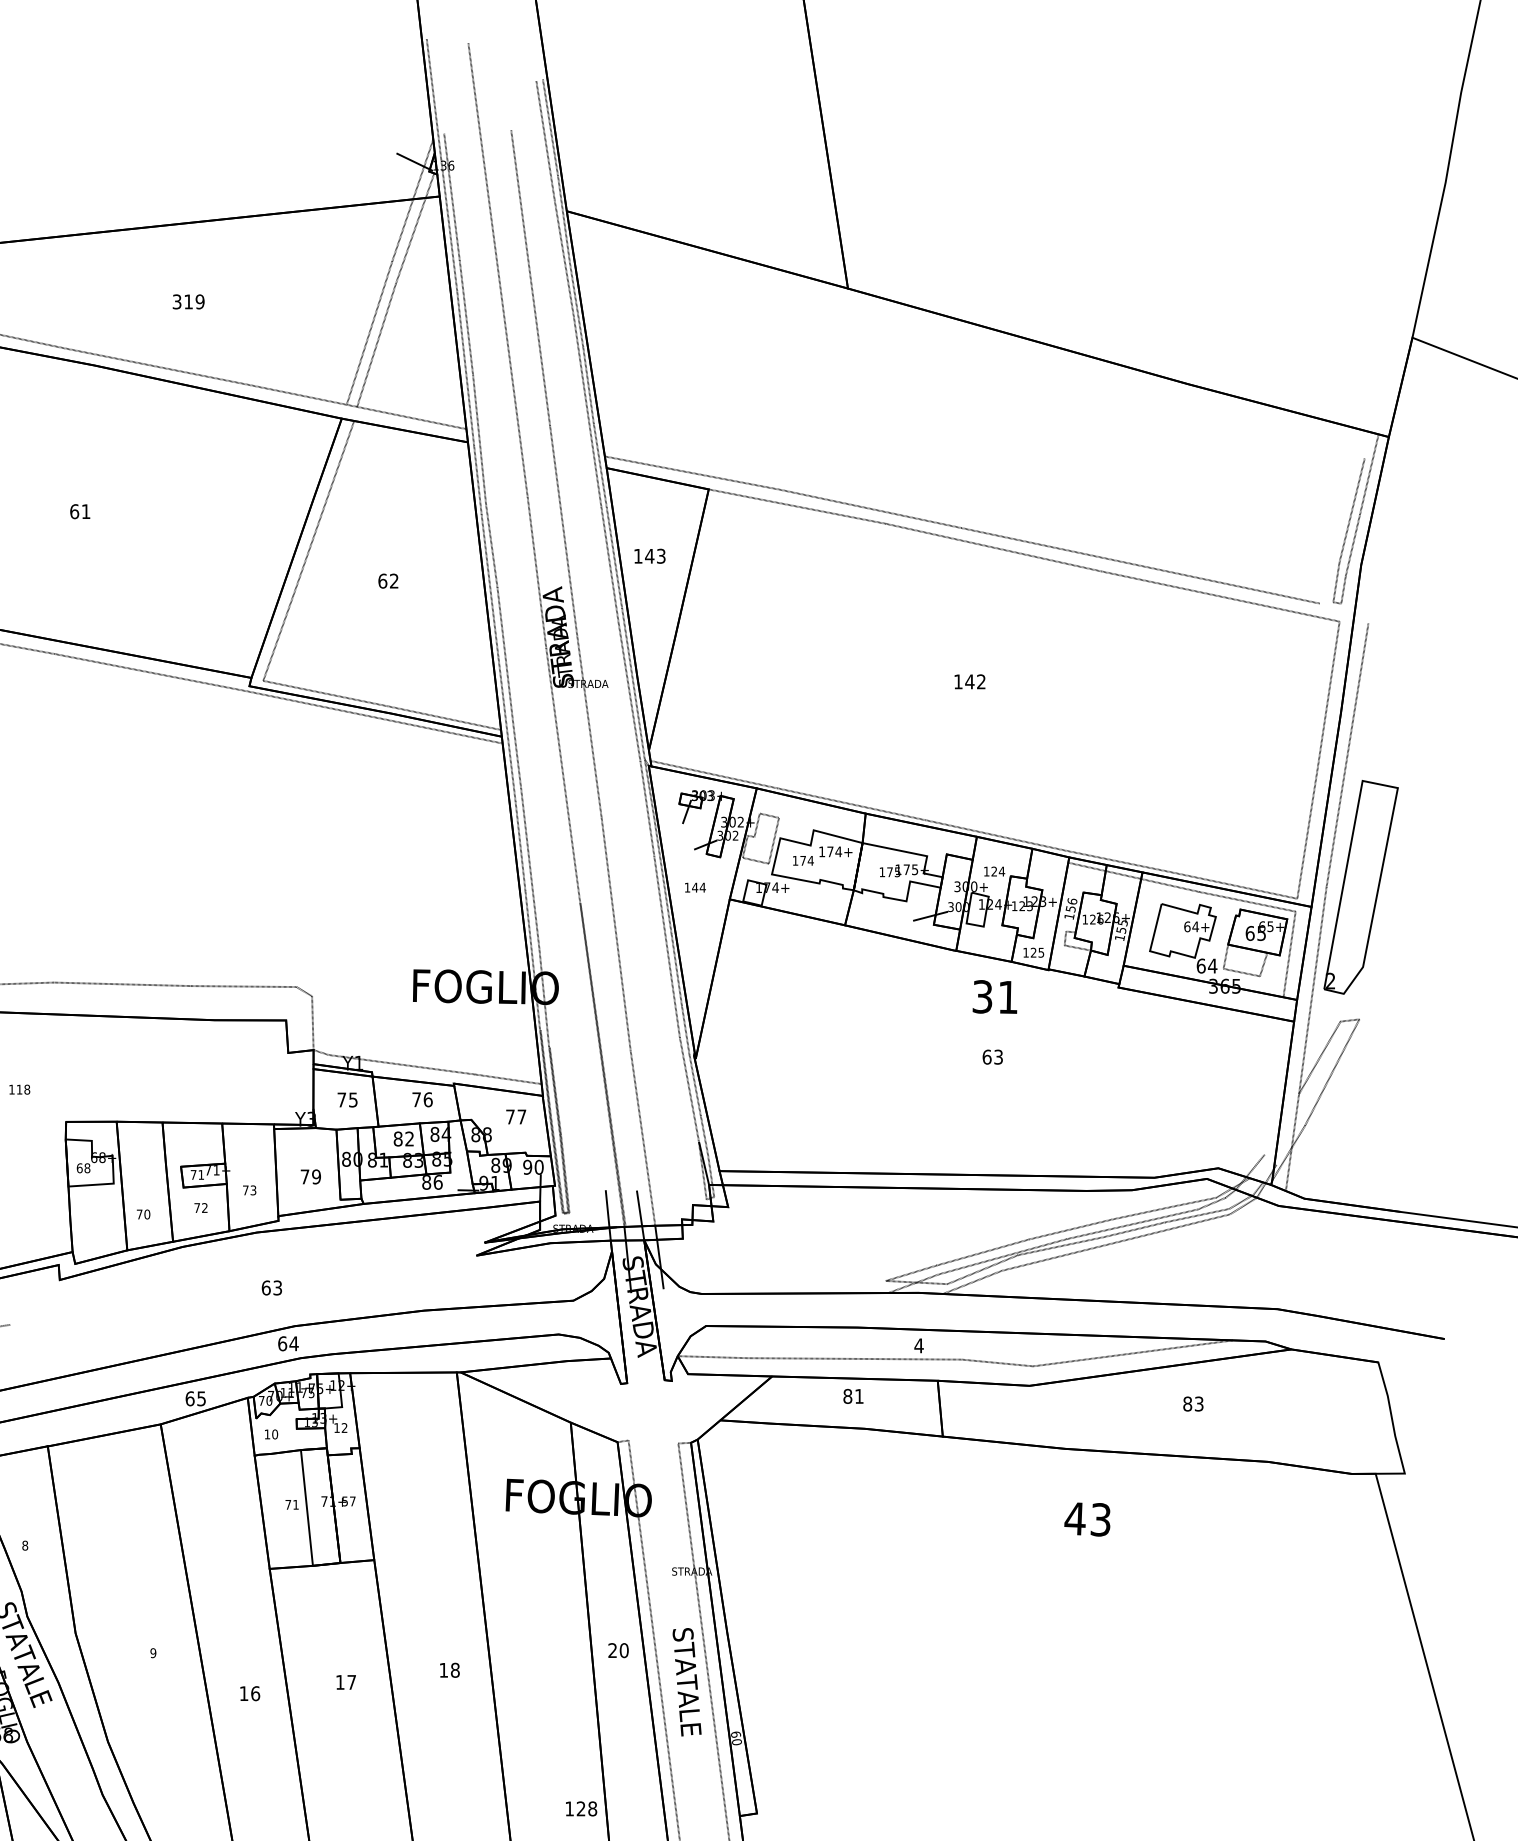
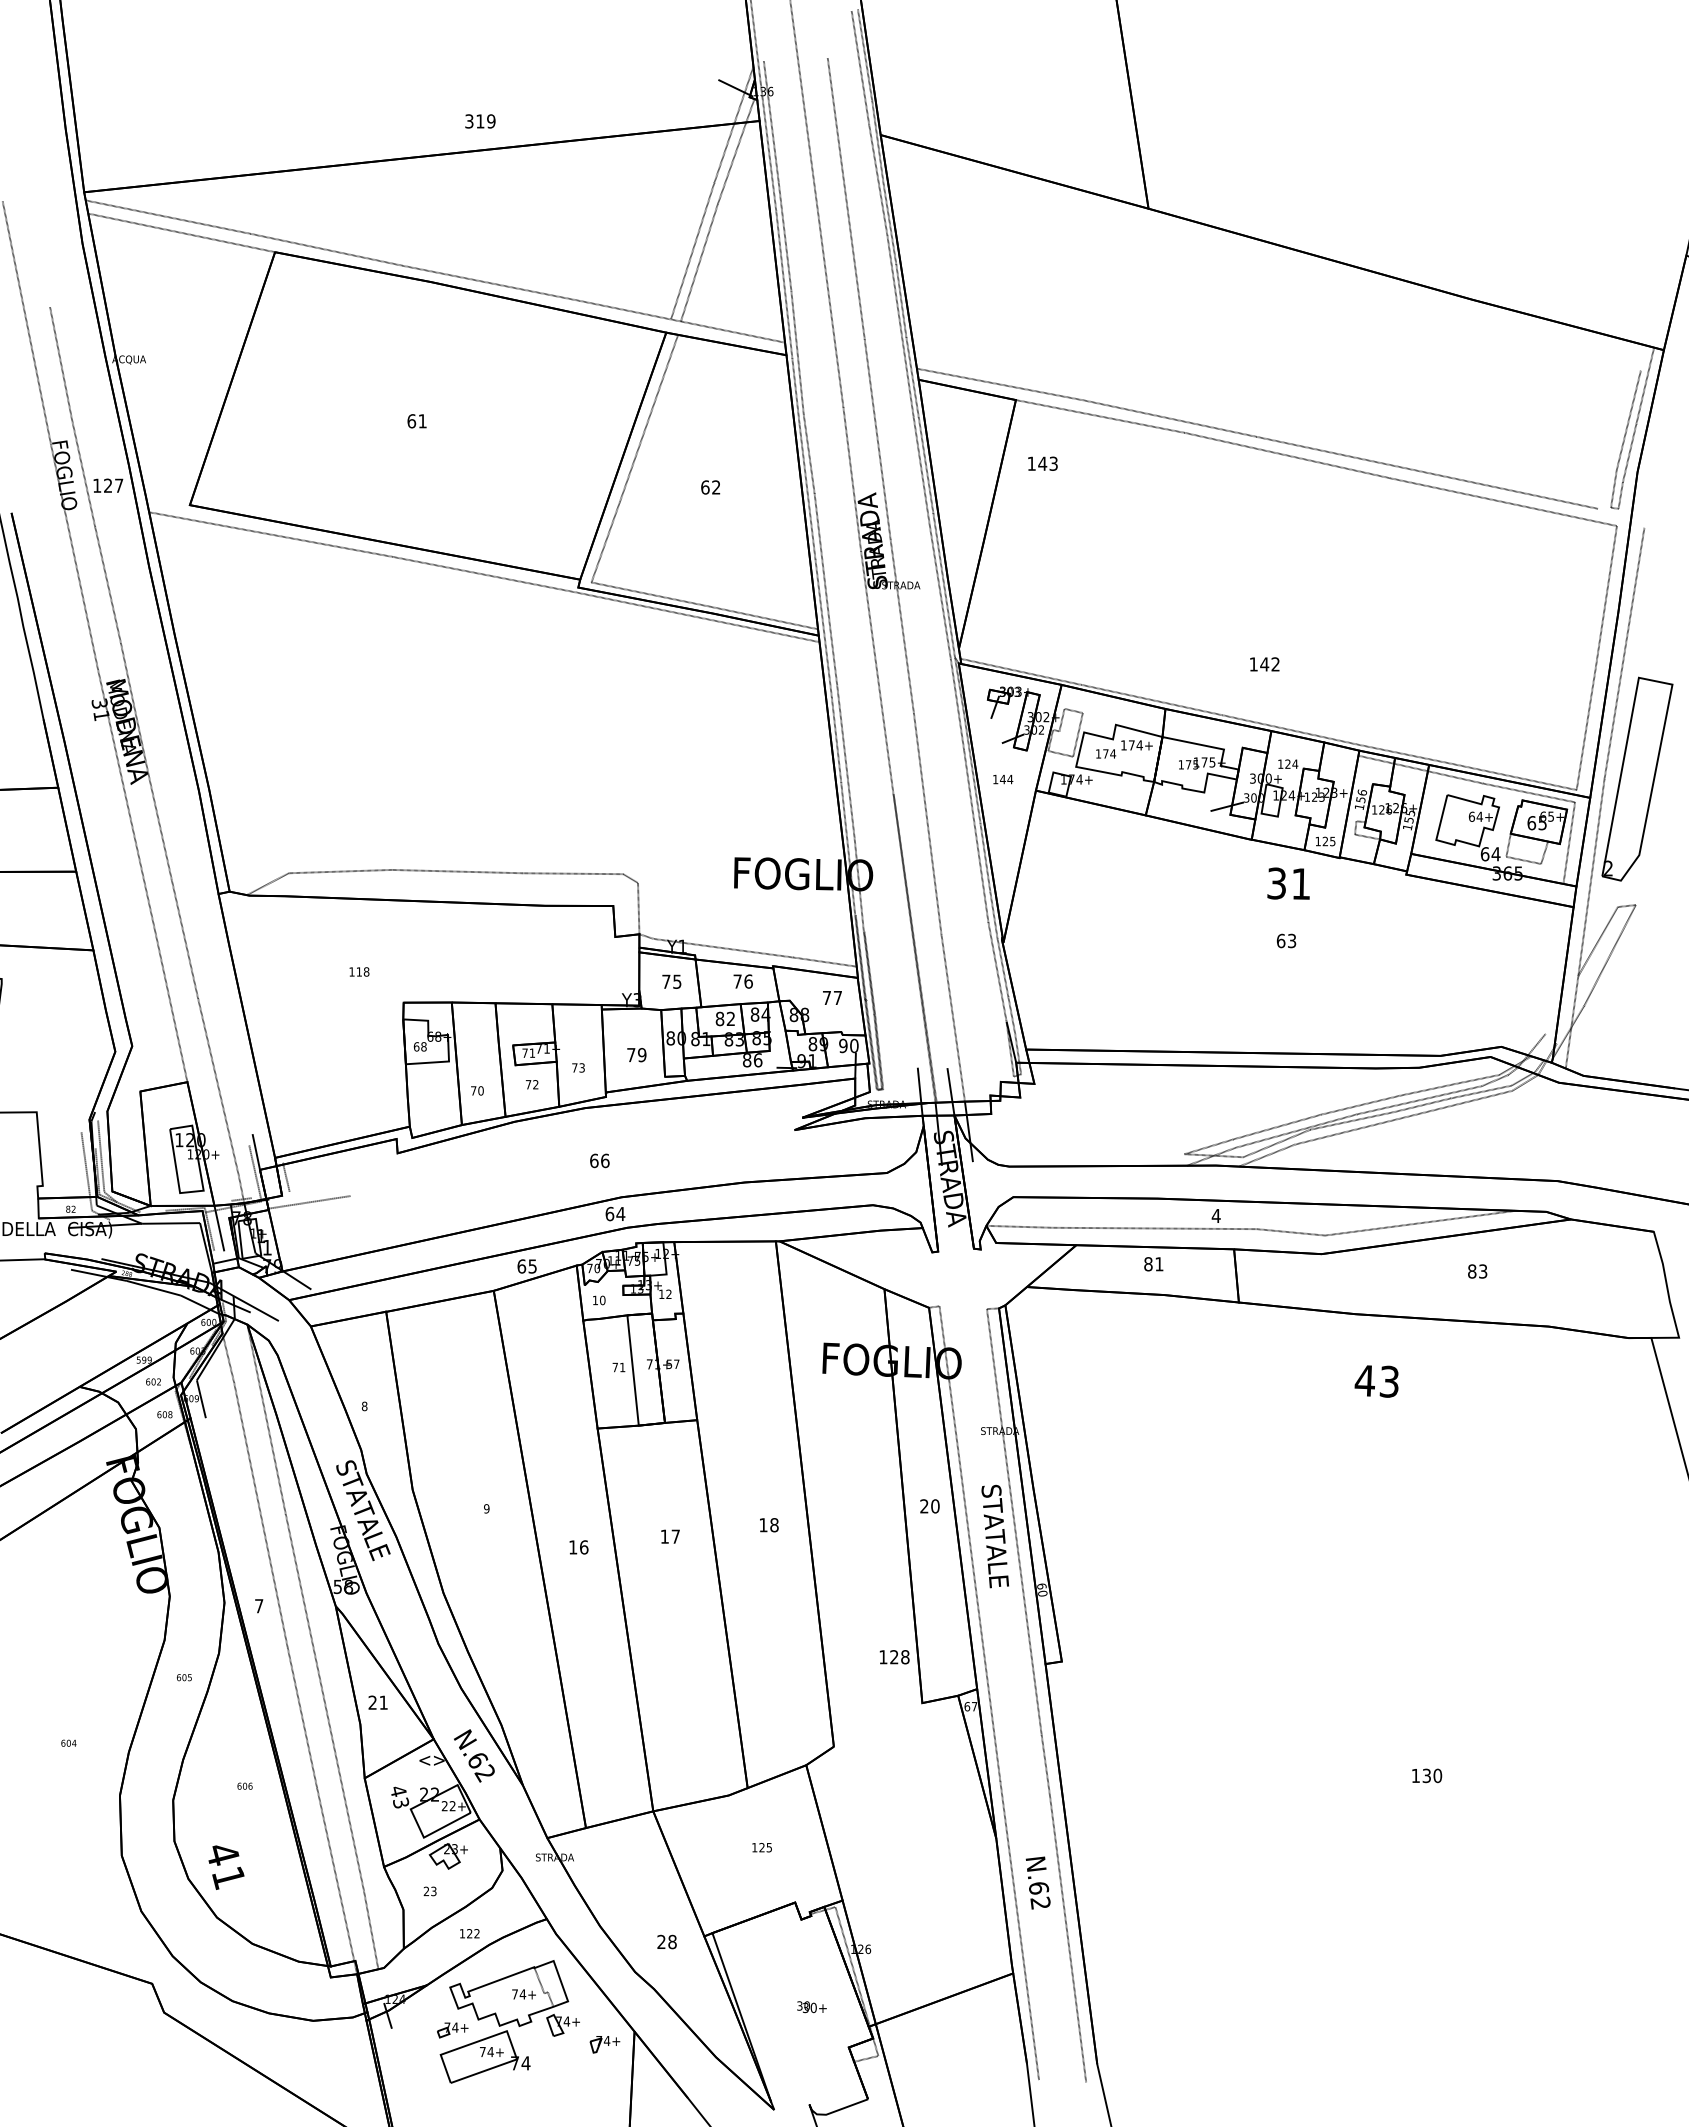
text: (188, 301) -> (480, 121), moved
text: (649, 555) -> (1042, 463), moved
text: (969, 681) -> (1264, 664), moved
text: (277, 1287) -> (605, 1160), 63 -> 66

